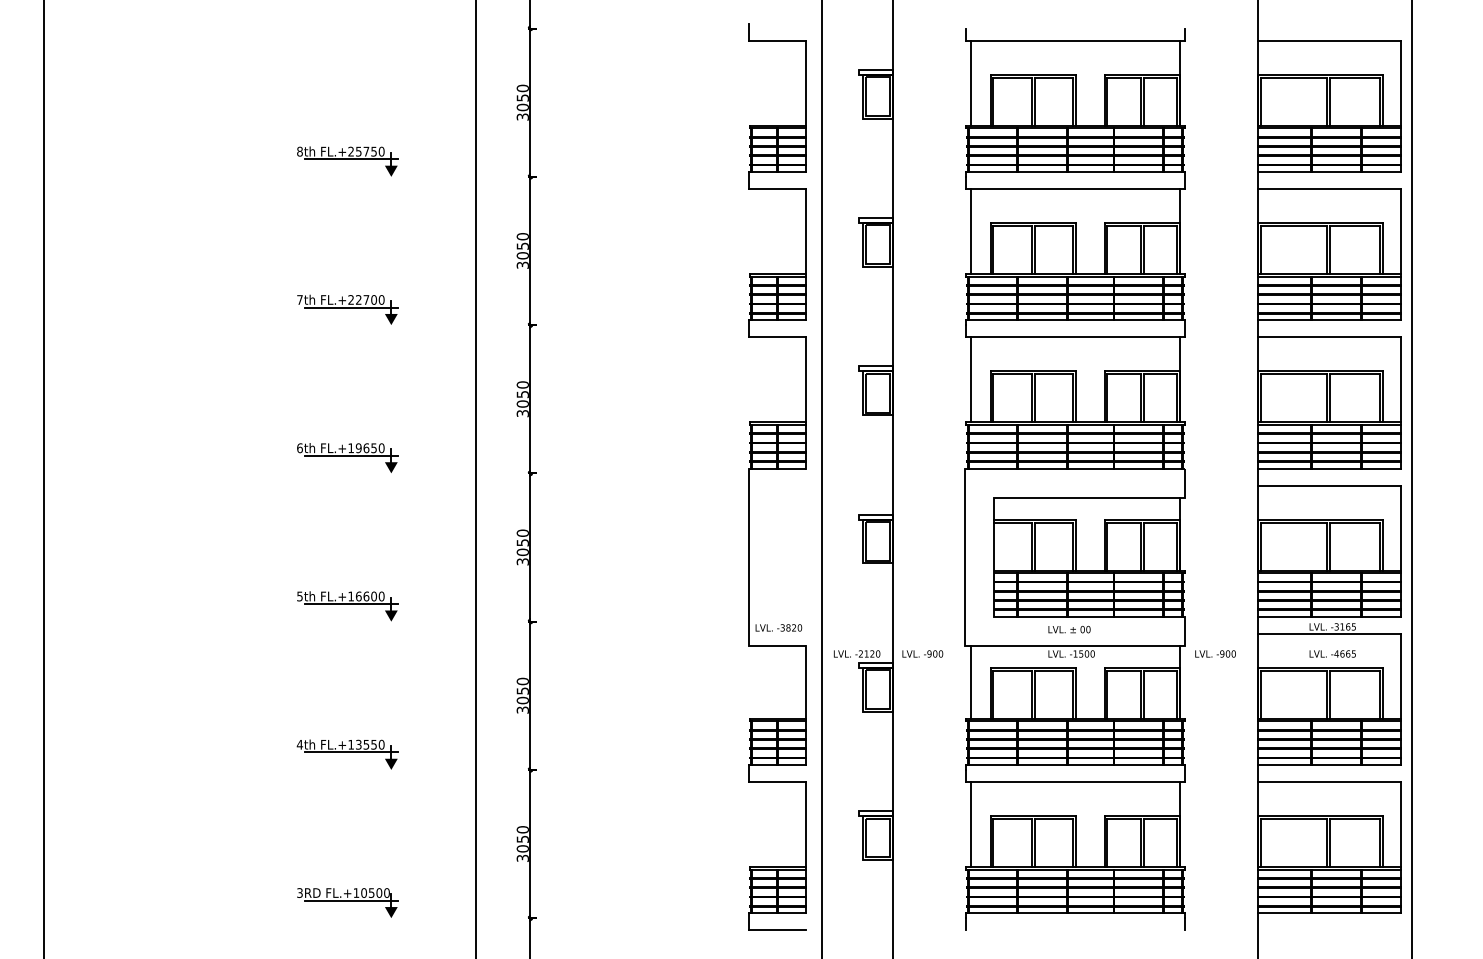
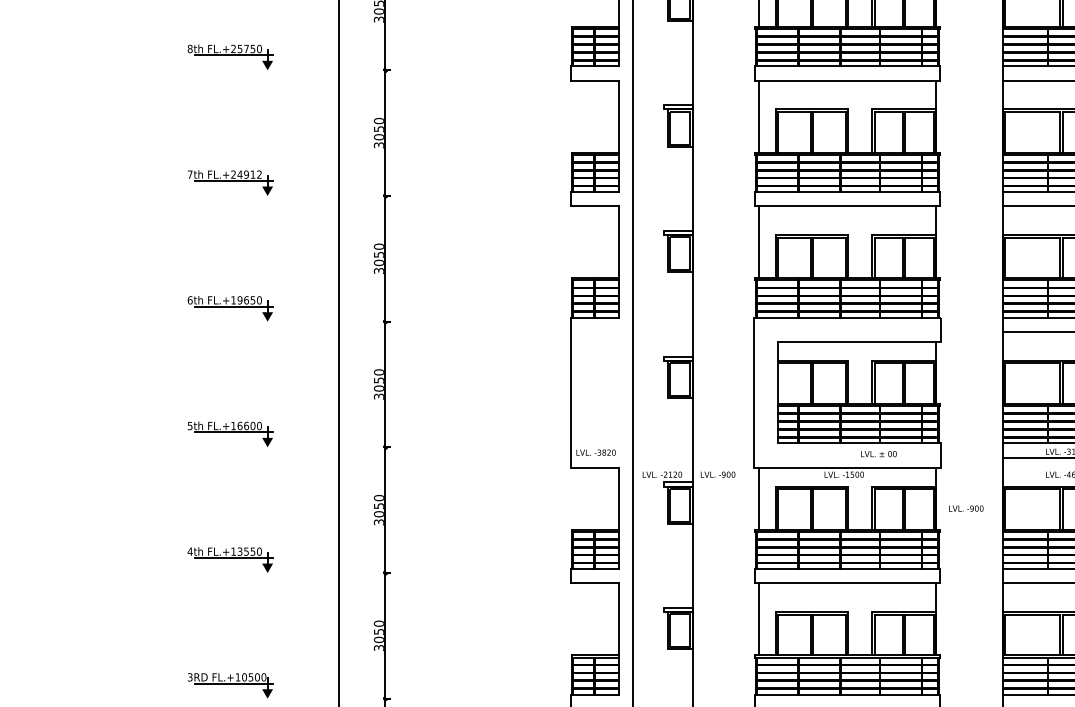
text: (369, 299) -> (249, 174), FL.+22700 -> FL.+24912
text: (1069, 629) -> (878, 453), moved
text: (1215, 653) -> (966, 508), moved

